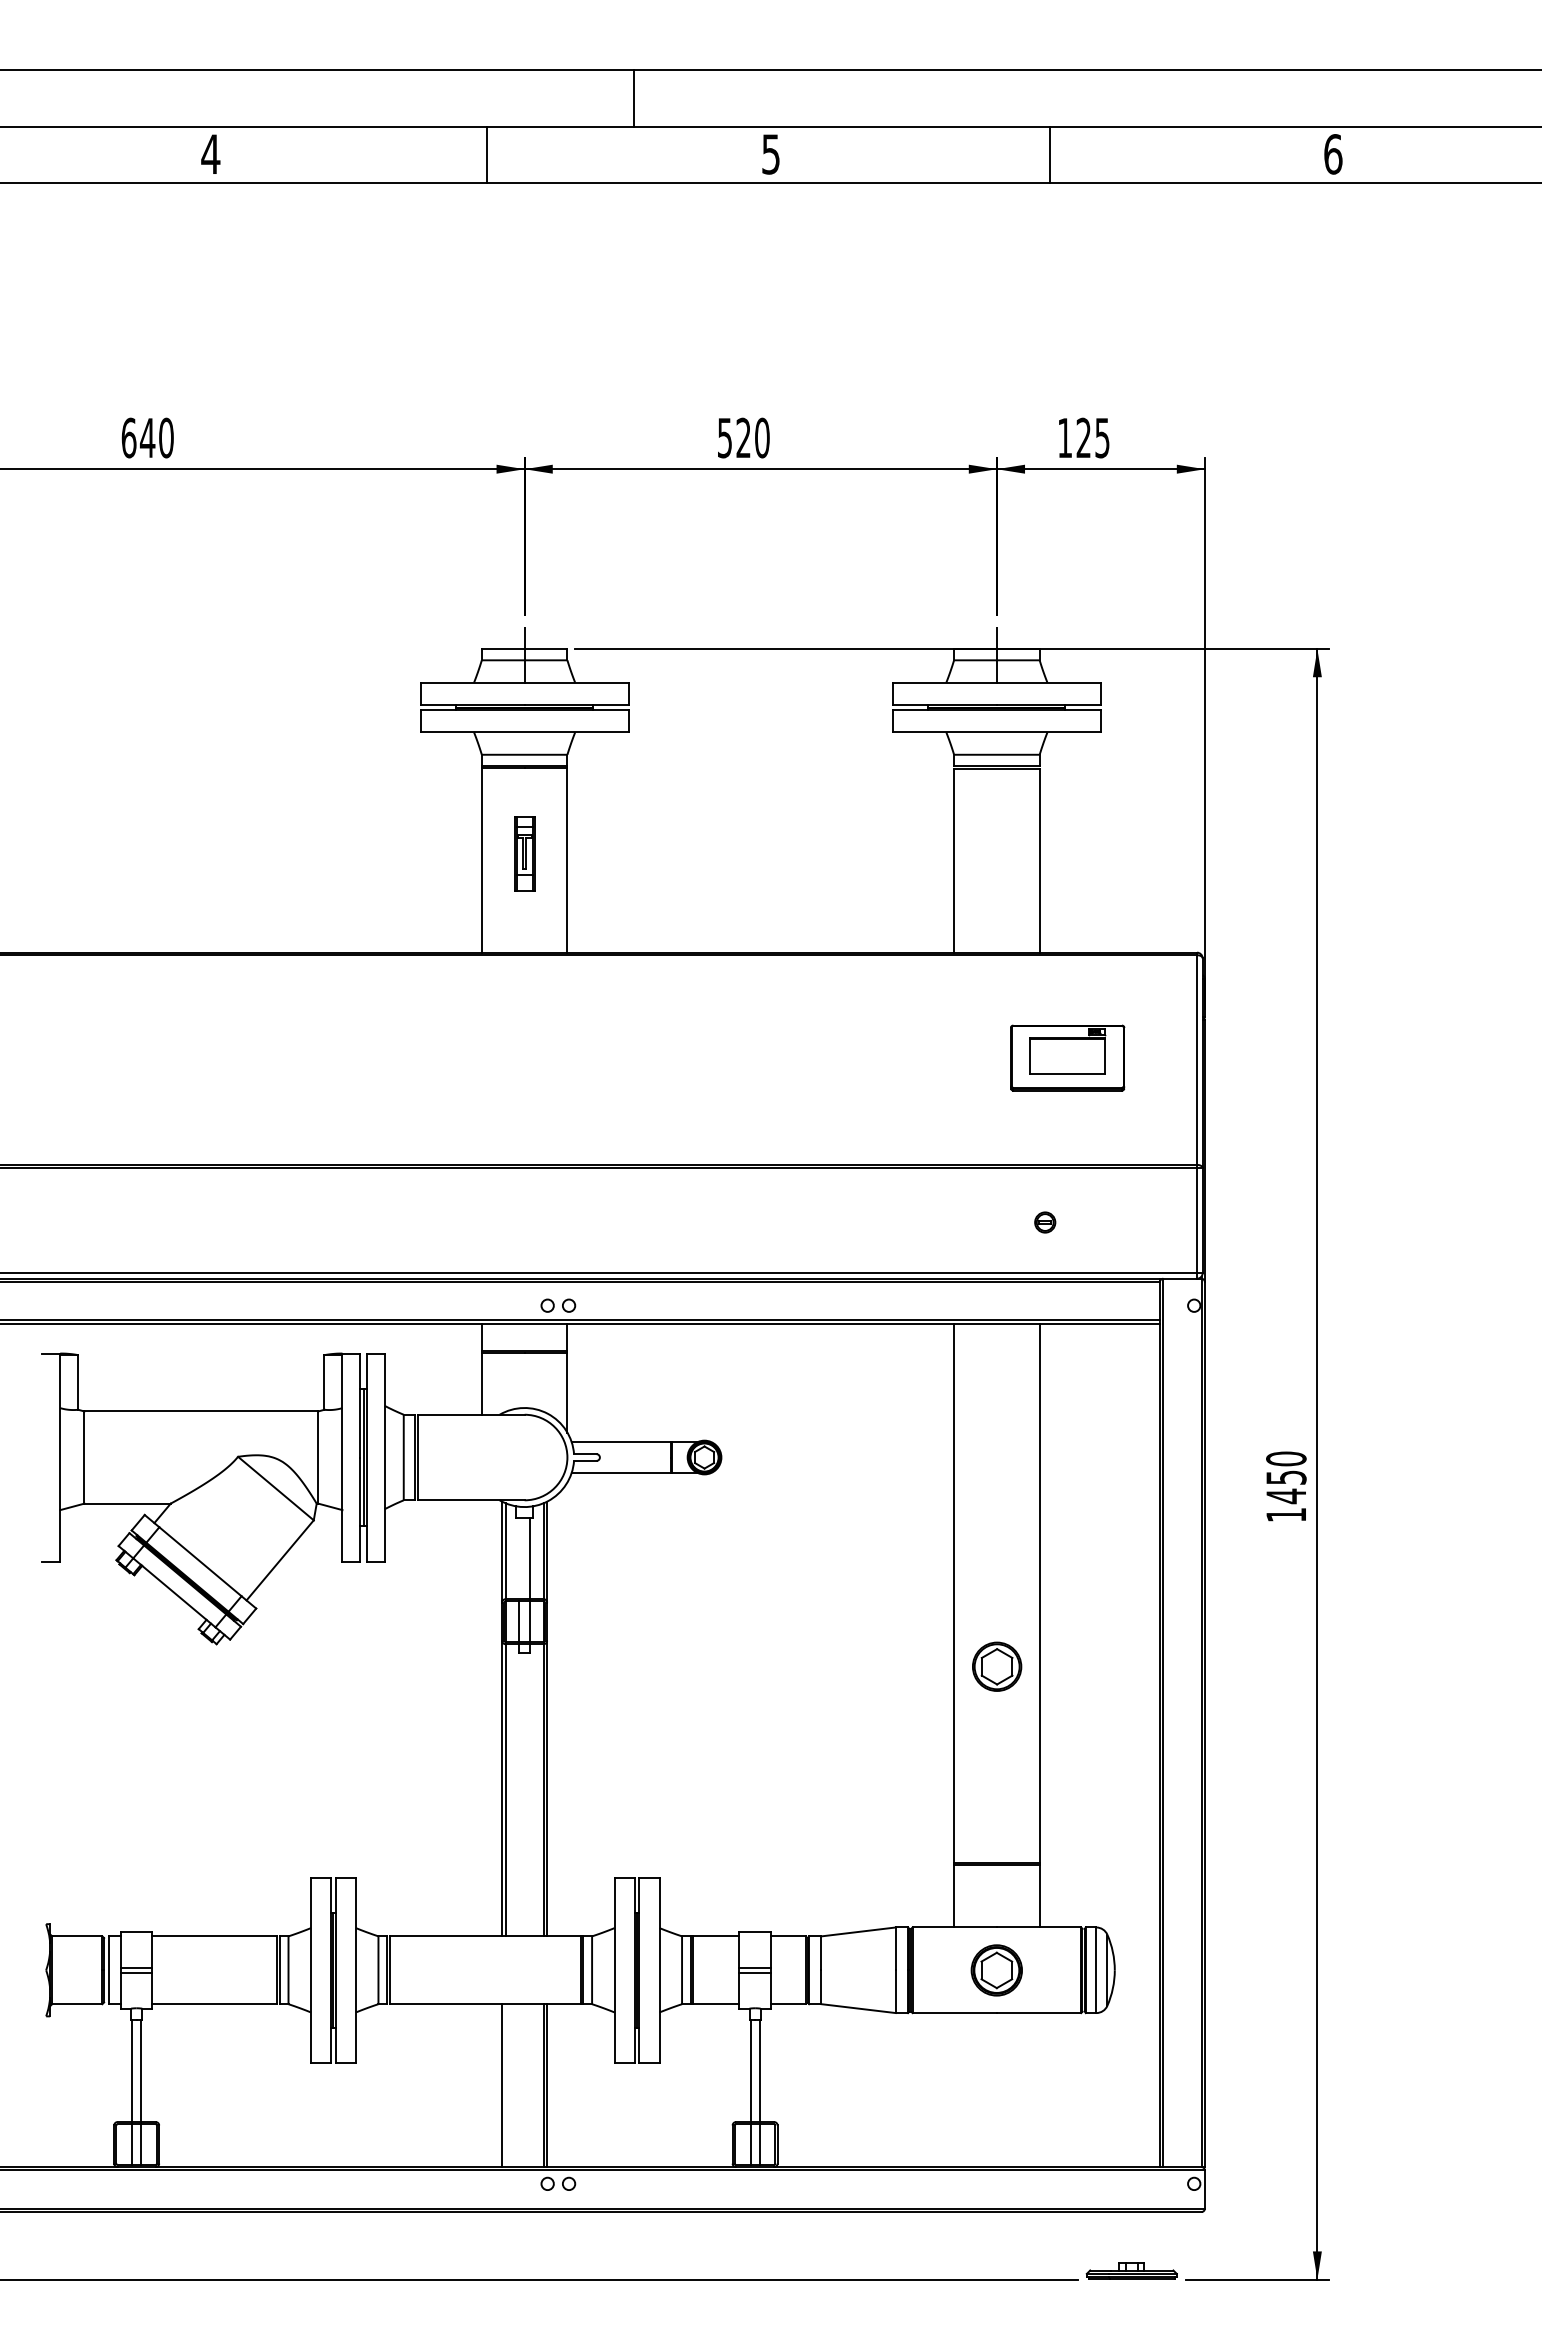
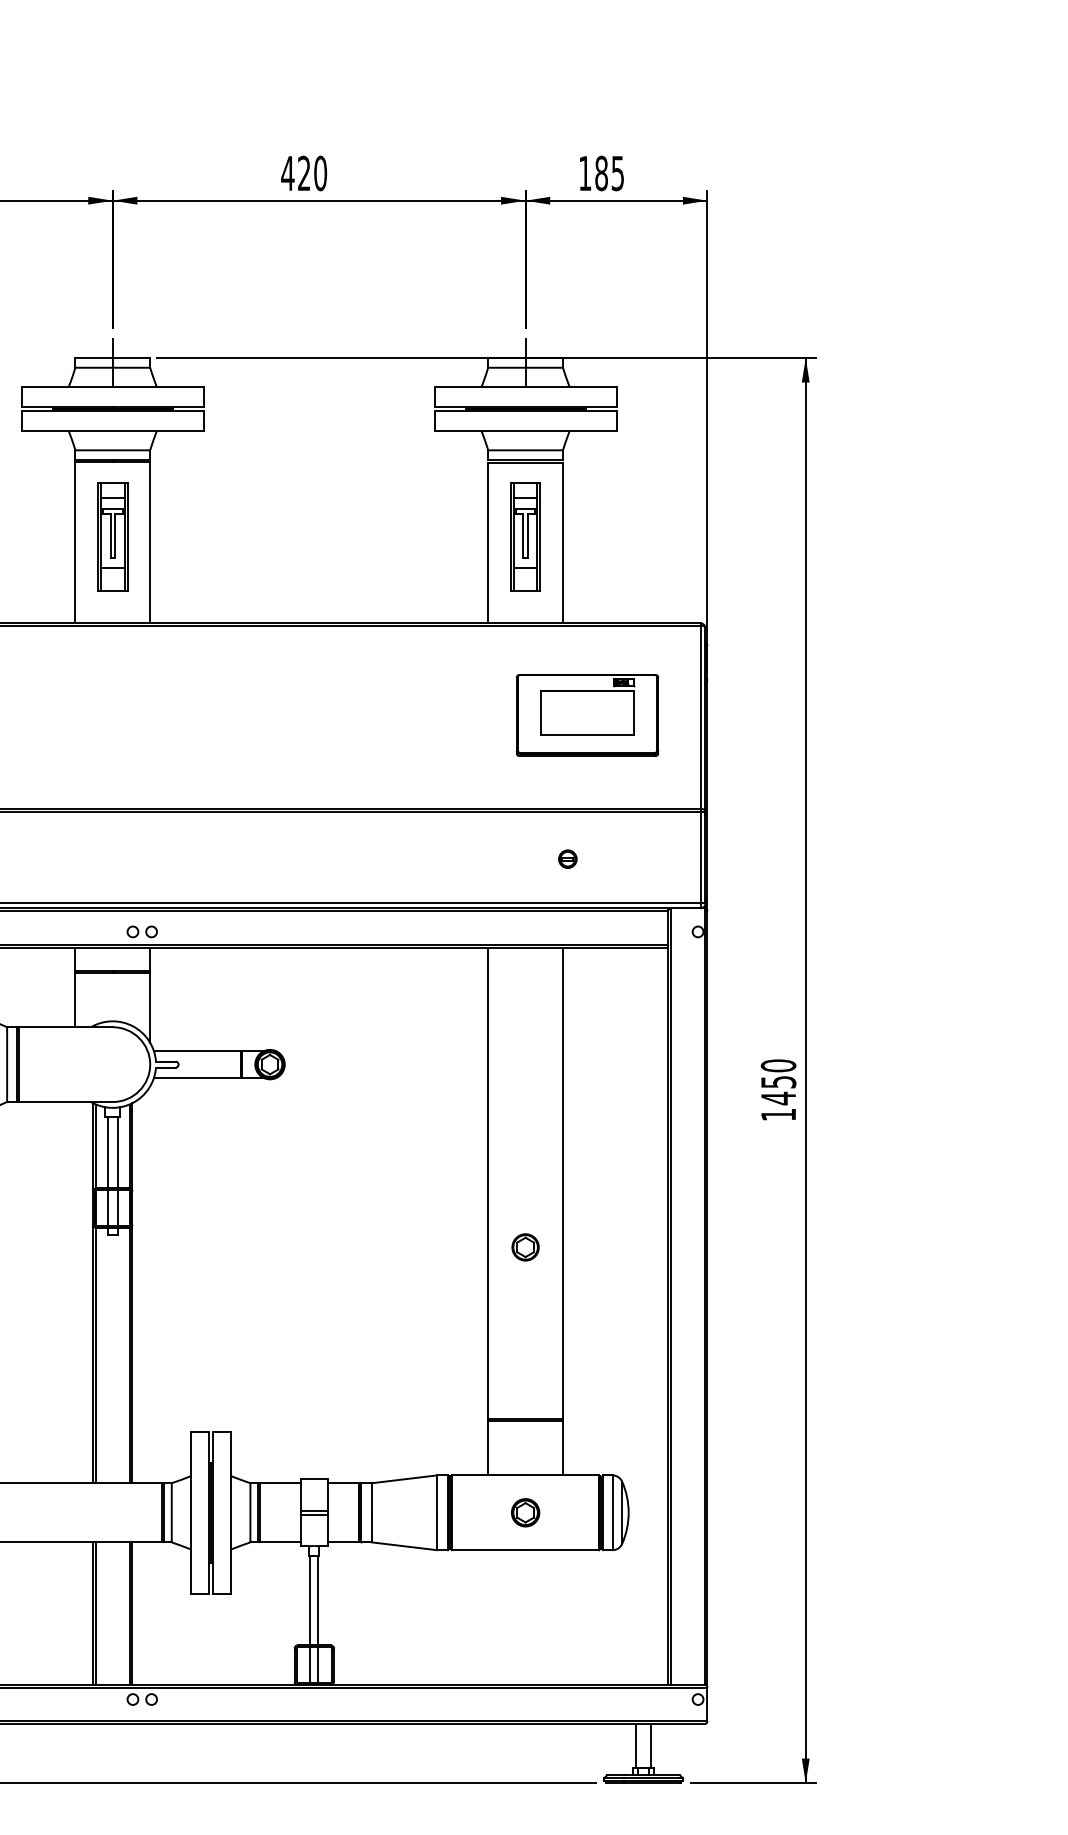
text: (1083, 437) -> (601, 173), 125 -> 185
text: (724, 438) -> (287, 173), 520 -> 420
part: (524, 853) -> (112, 536), size x1.67
part: (996, 853) -> (525, 536), added
part: (1067, 1057) -> (587, 714), size x1.43
line: (519, 1558) -> (108, 1152), added
part: (996, 1666) -> (525, 1247), size x0.62
part: (996, 1969) -> (525, 1512), size x0.62
line: (505, 2085) -> (96, 1613), added
line: (1122, 2237) -> (635, 1746), added
line: (1140, 2237) -> (651, 1746), added

